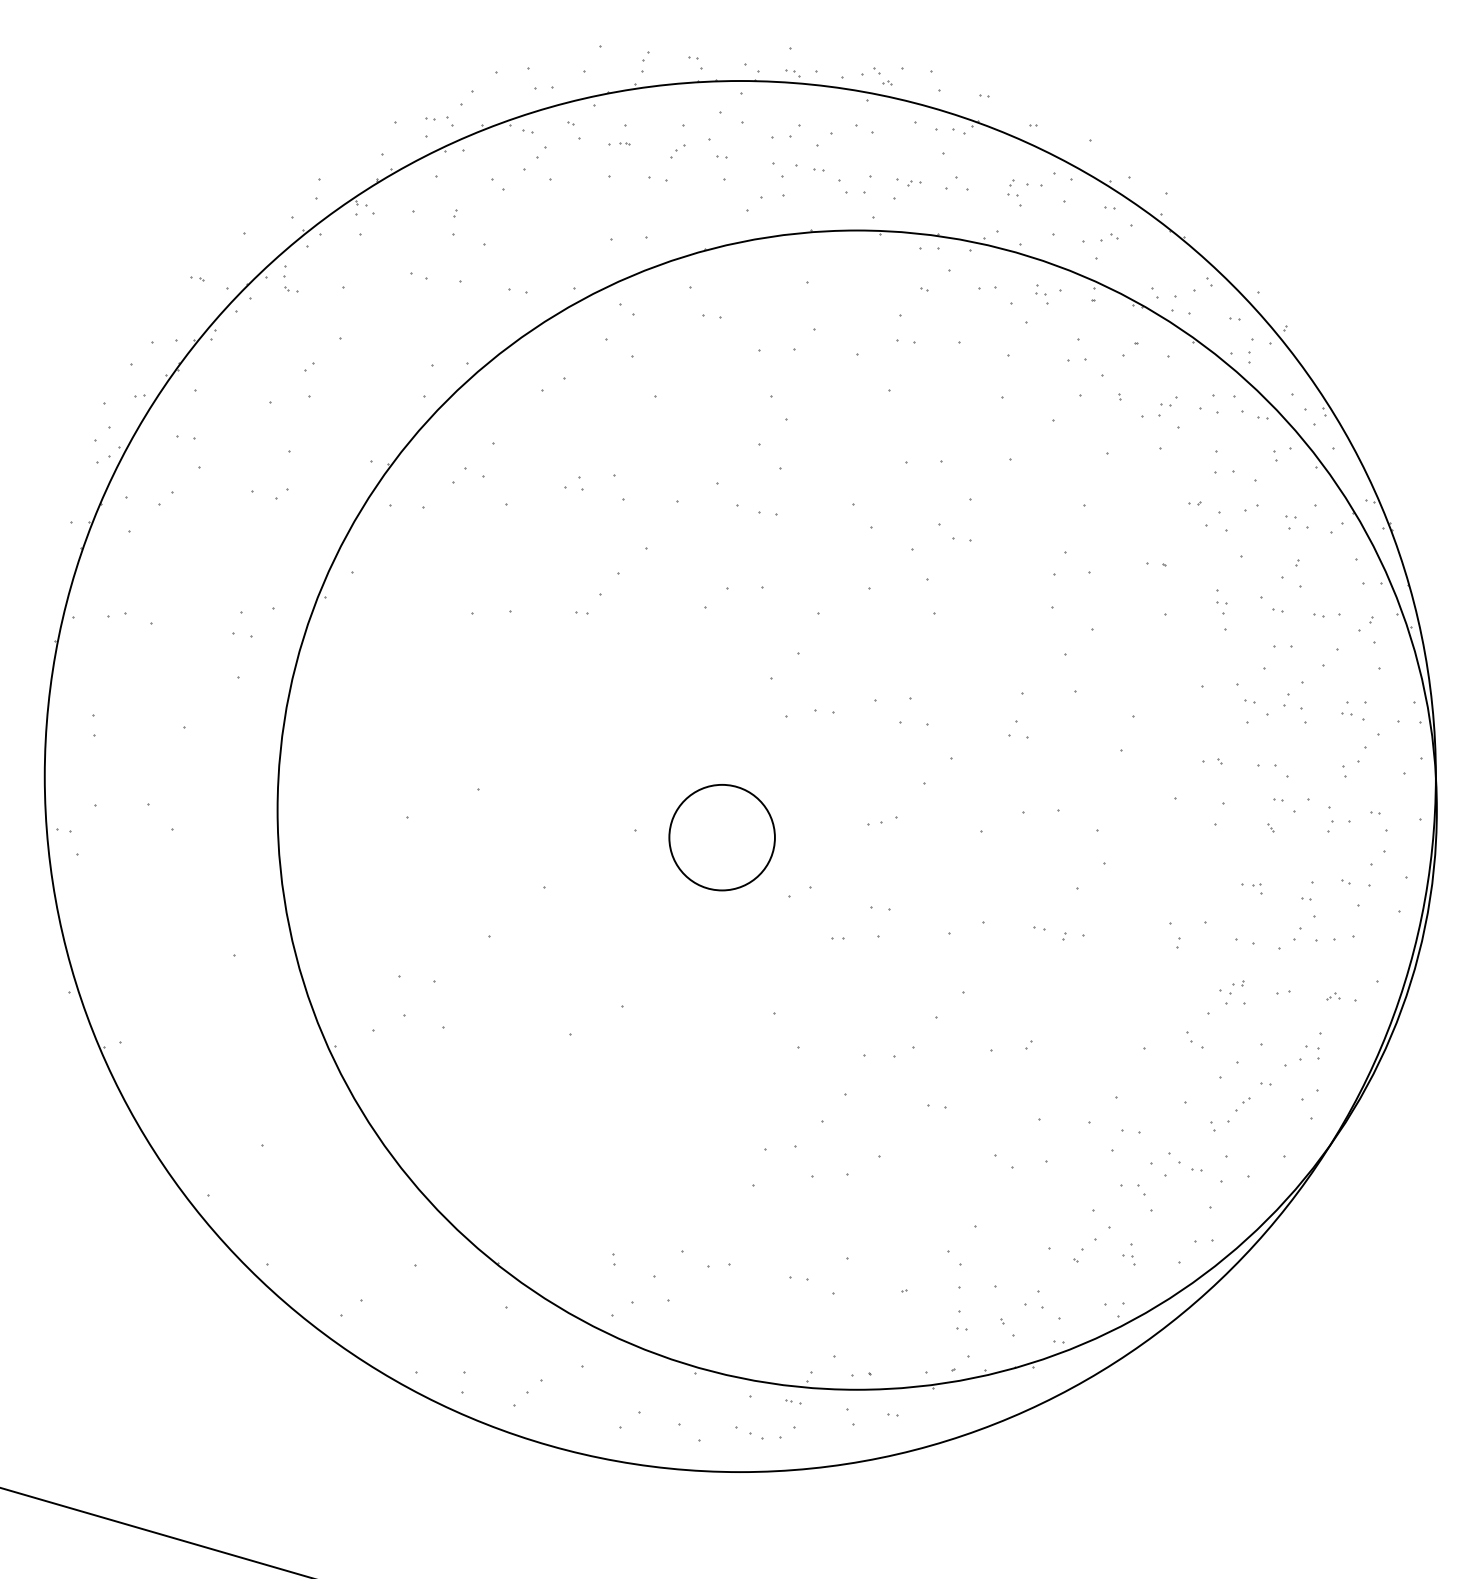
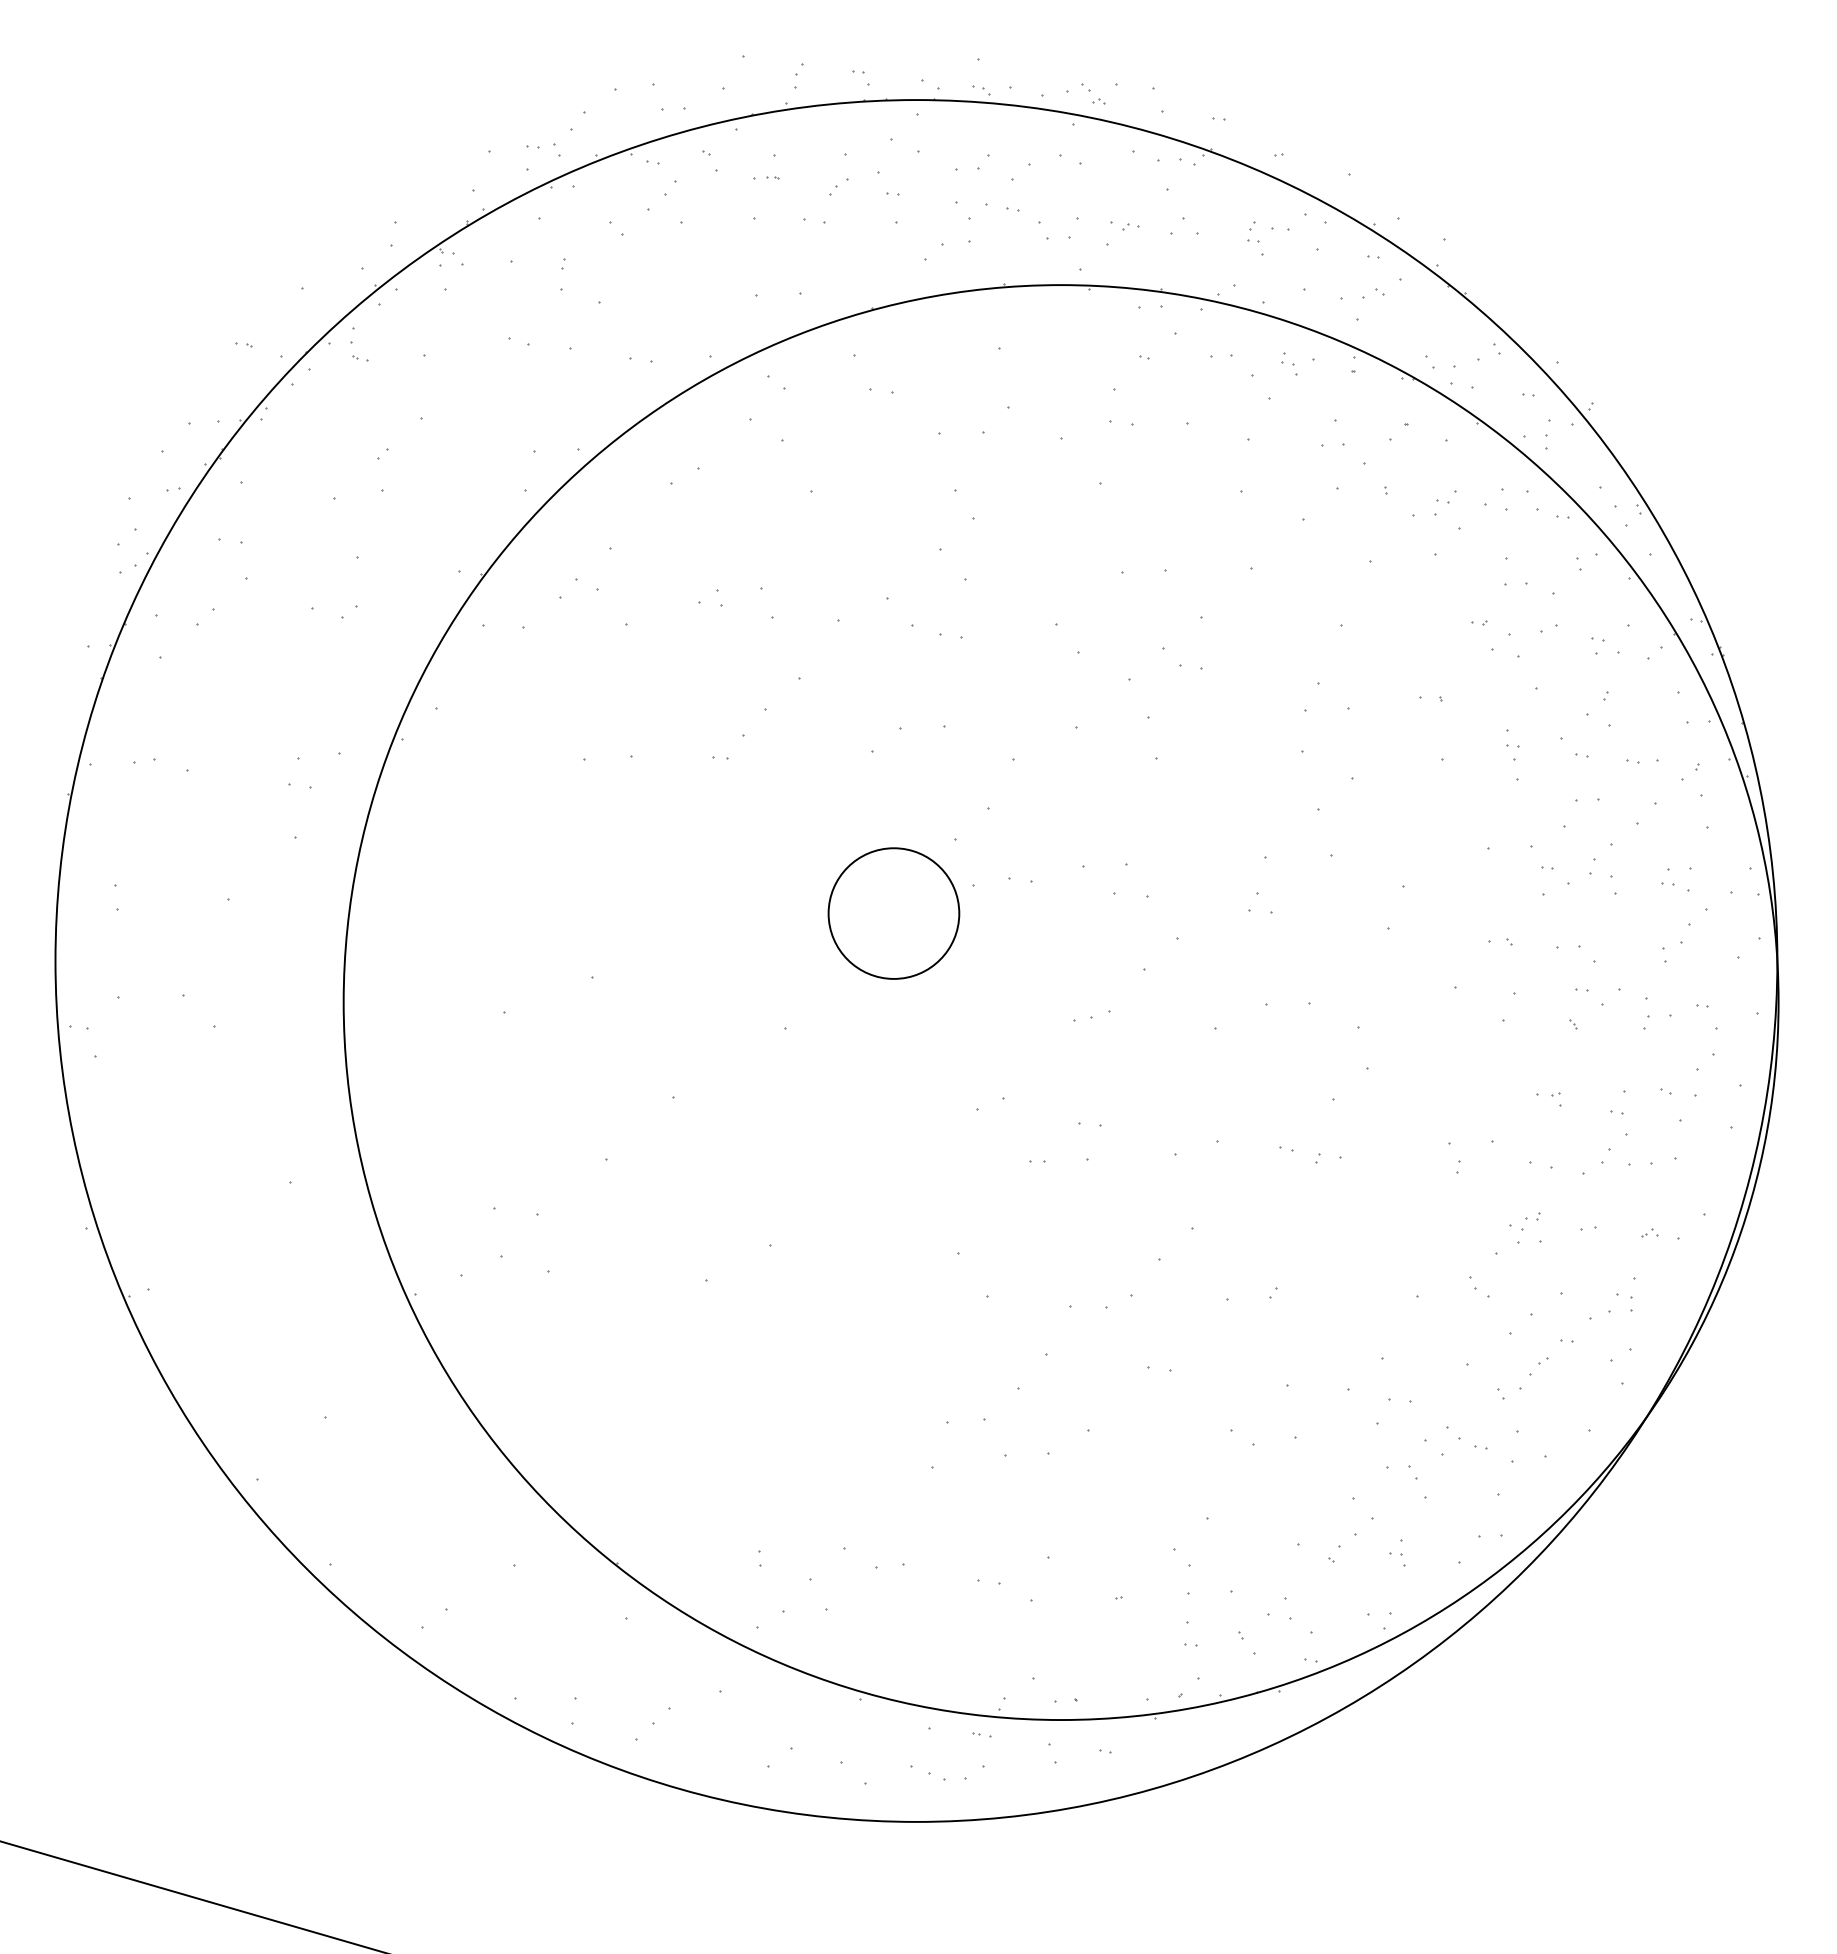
circle: (721, 837) -> (893, 913), moved

